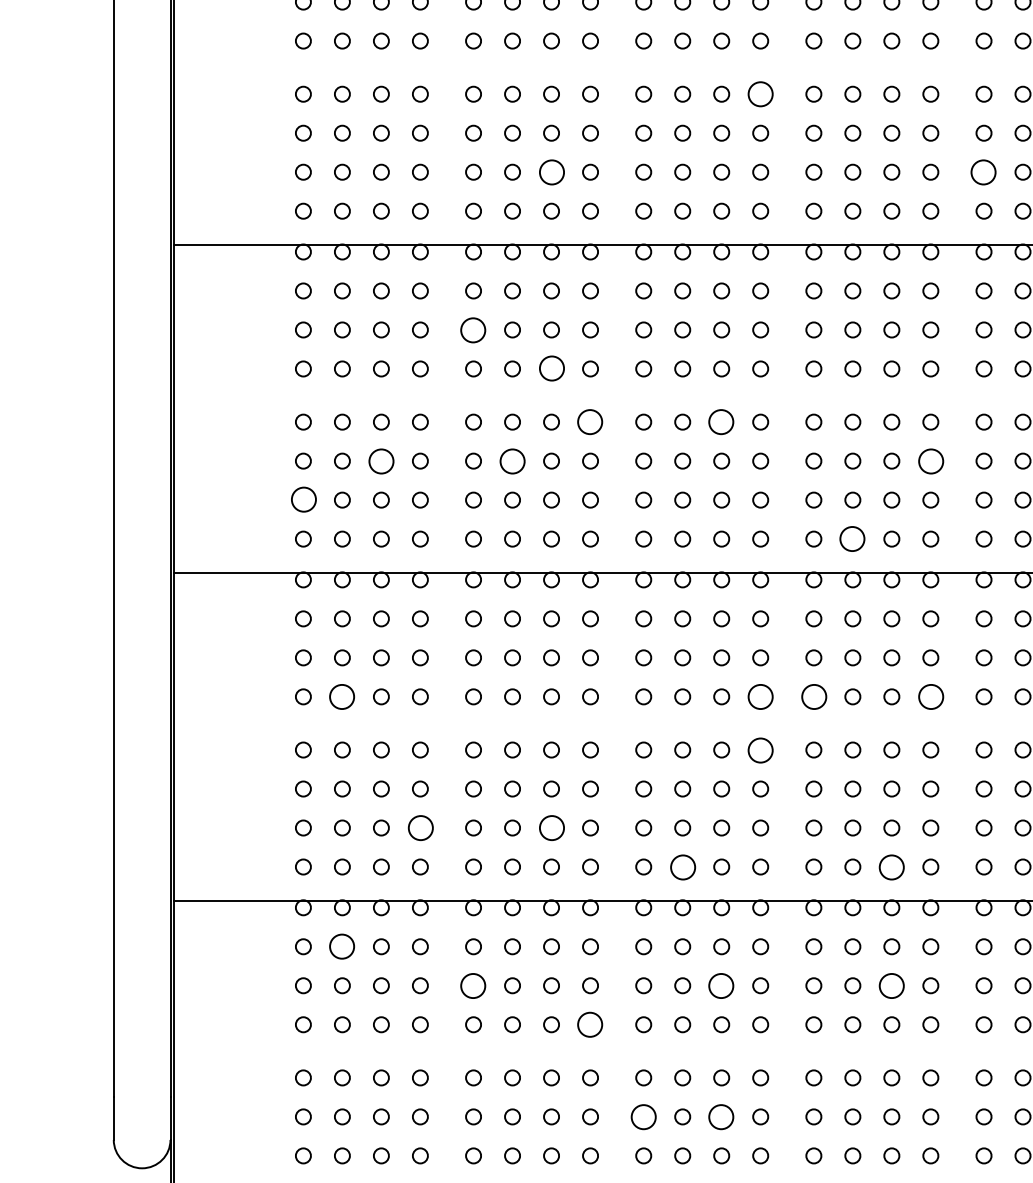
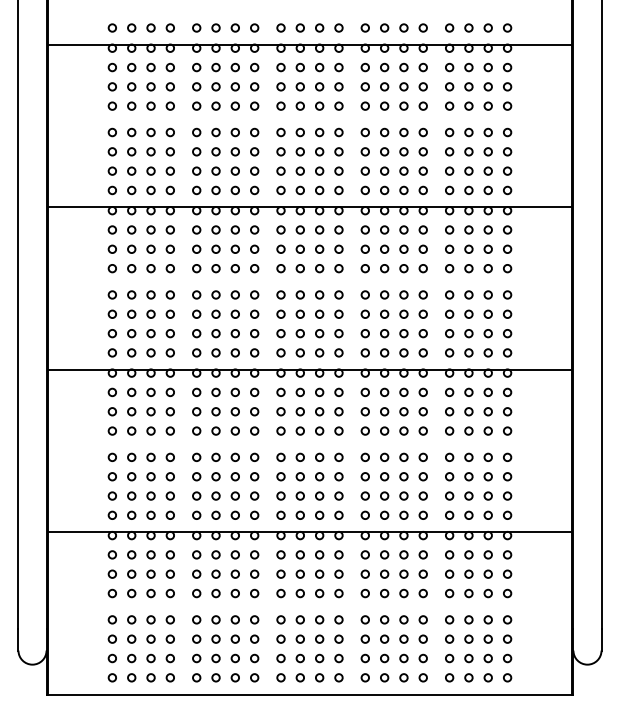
circle: (759, 94) -> (338, 132), size x0.62
circle: (549, 170) -> (234, 170), size x0.62
circle: (983, 170) -> (449, 170), size x0.62
circle: (473, 328) -> (196, 248), size x0.62
circle: (549, 368) -> (234, 268), size x0.62
circle: (590, 421) -> (254, 294), size x0.62
circle: (721, 421) -> (319, 294), size x0.62
circle: (380, 459) -> (150, 313), size x0.62
circle: (511, 459) -> (215, 313), size x0.62
circle: (929, 459) -> (422, 313), size x0.62
circle: (301, 499) -> (111, 333), size x0.62
circle: (852, 538) -> (384, 352), size x0.62
circle: (341, 695) -> (131, 430), size x0.62
circle: (759, 695) -> (338, 430), size x0.62
circle: (812, 695) -> (364, 430), size x0.62
circle: (929, 695) -> (422, 430), size x0.62
circle: (759, 748) -> (338, 456), size x0.62
circle: (418, 826) -> (169, 495), size x0.62
circle: (549, 826) -> (234, 495), size x0.62
circle: (681, 865) -> (299, 514), size x0.62
circle: (890, 865) -> (403, 514), size x0.62
circle: (341, 945) -> (131, 554), size x0.62
circle: (473, 984) -> (196, 573), size x0.62
circle: (721, 984) -> (319, 573), size x0.62
circle: (890, 984) -> (403, 573), size x0.62
circle: (590, 1024) -> (254, 593), size x0.62
circle: (642, 1115) -> (280, 638), size x0.62
circle: (721, 1115) -> (319, 638), size x0.62

